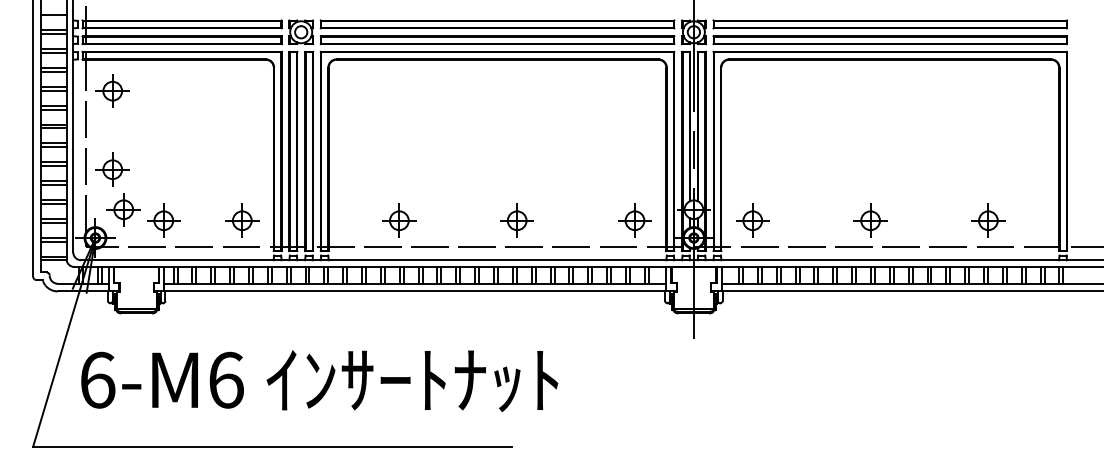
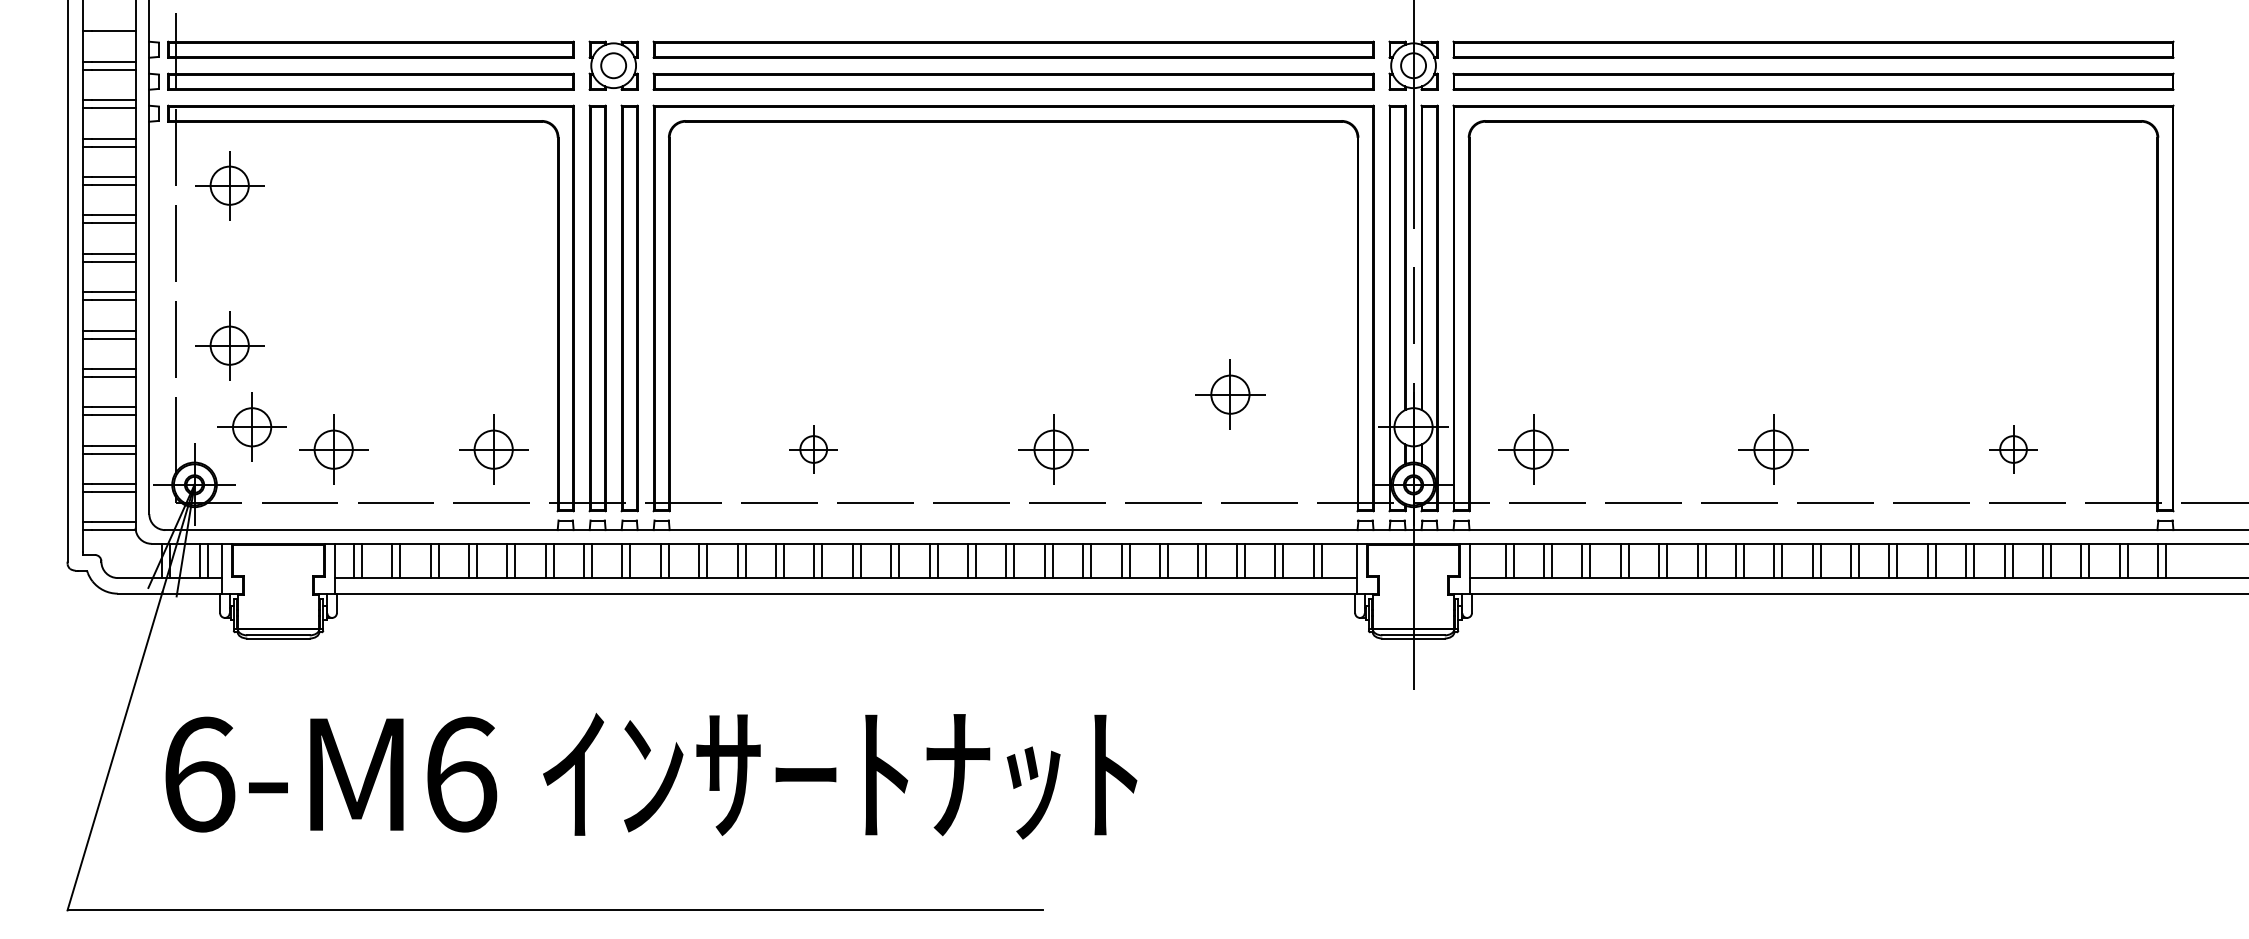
part: (399, 220) -> (813, 449), size x0.7
part: (634, 220) -> (1229, 394), moved
part: (988, 220) -> (2013, 449), size x0.7

